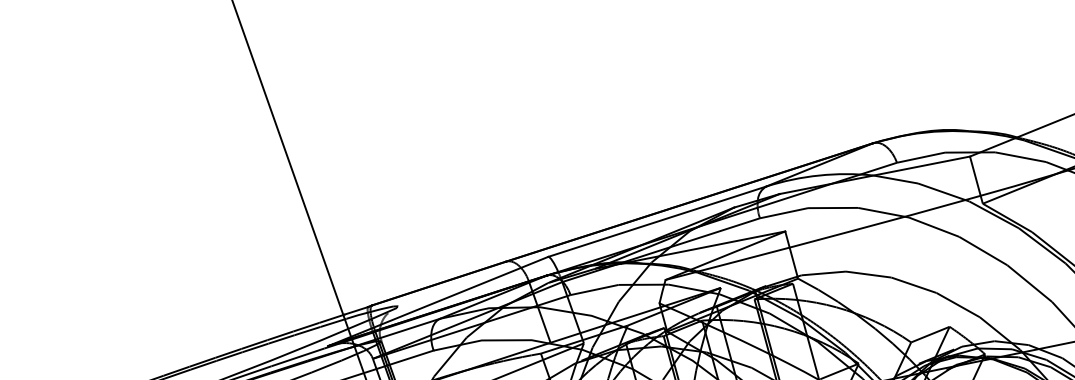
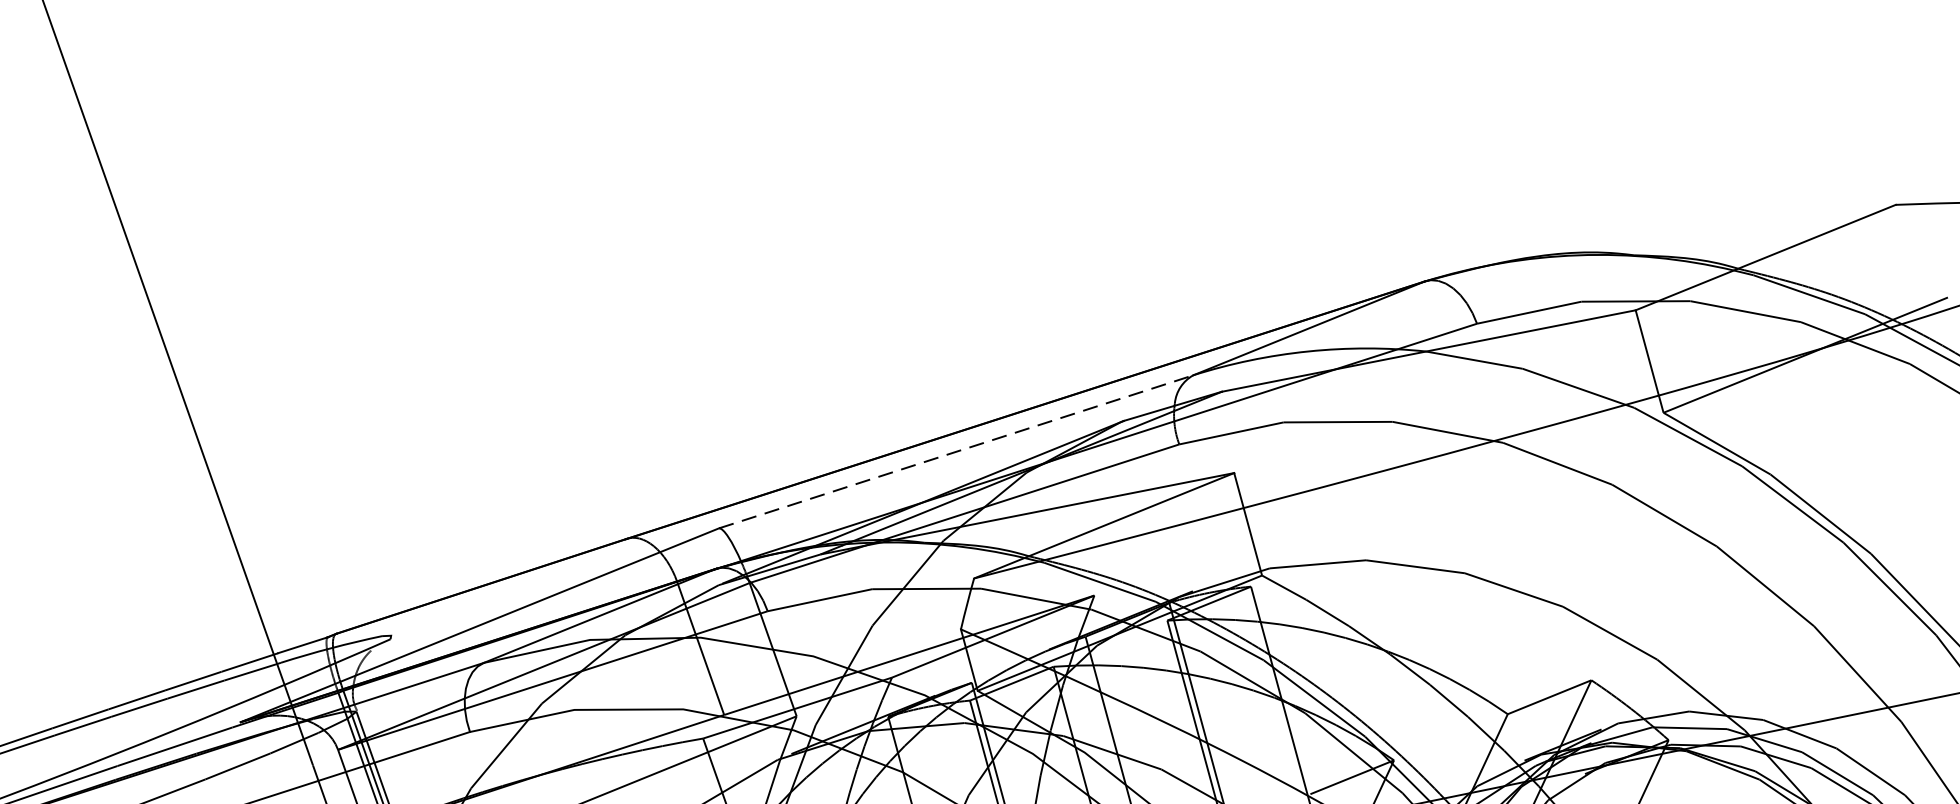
line: (657, 221) -> (956, 451), solid -> dashed

